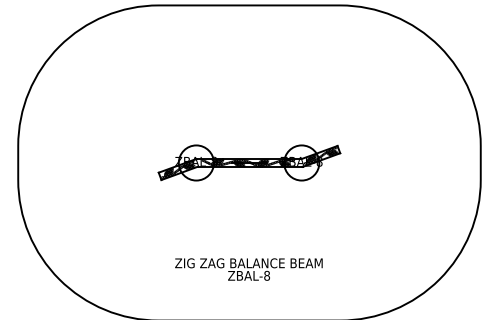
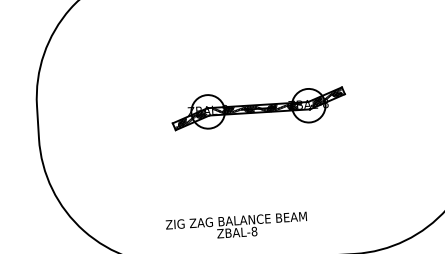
text: (248, 269) -> (236, 226), moved

